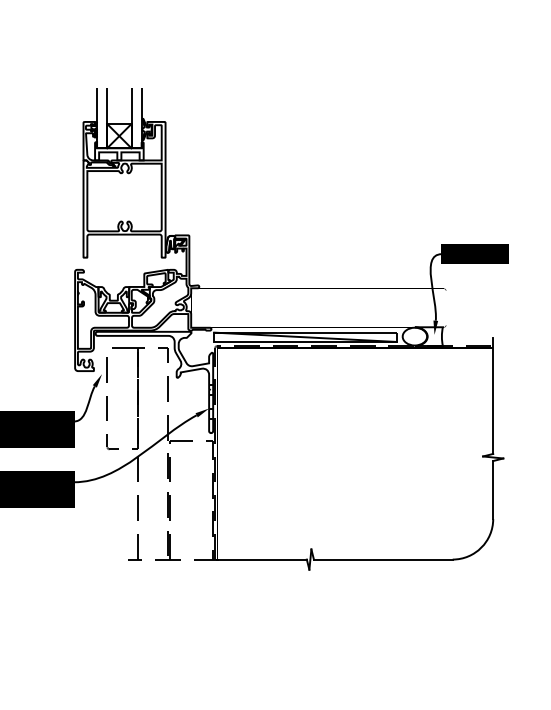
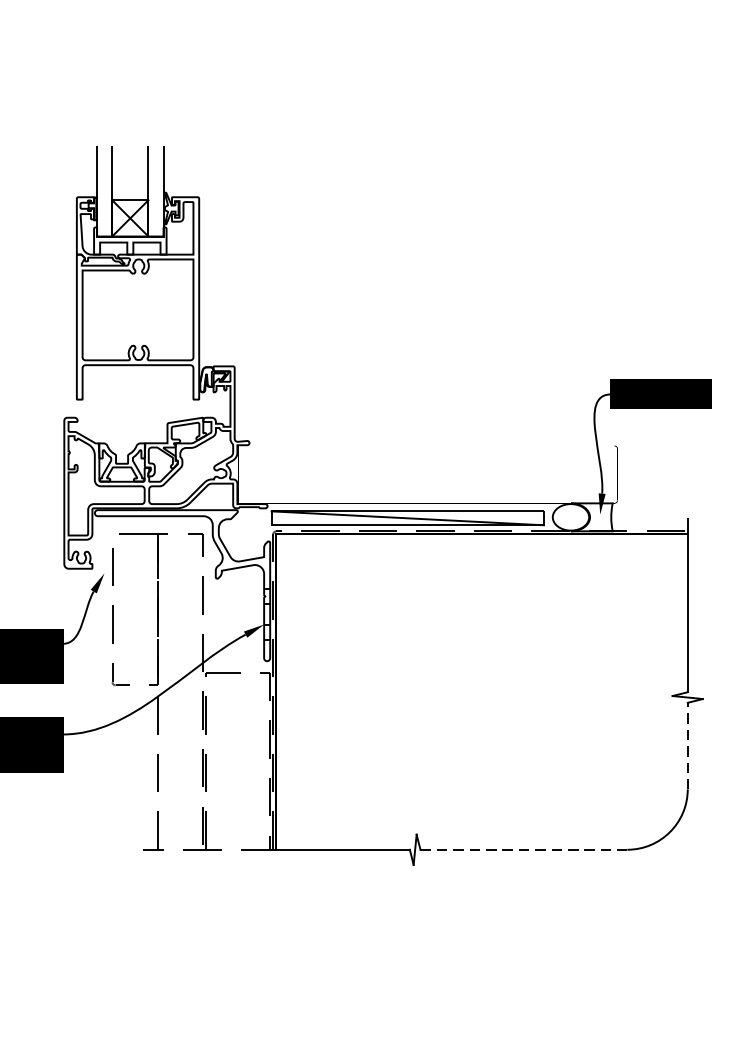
line: (493, 489) -> (688, 745), solid -> dashed
line: (383, 559) -> (524, 849), solid -> dashed

